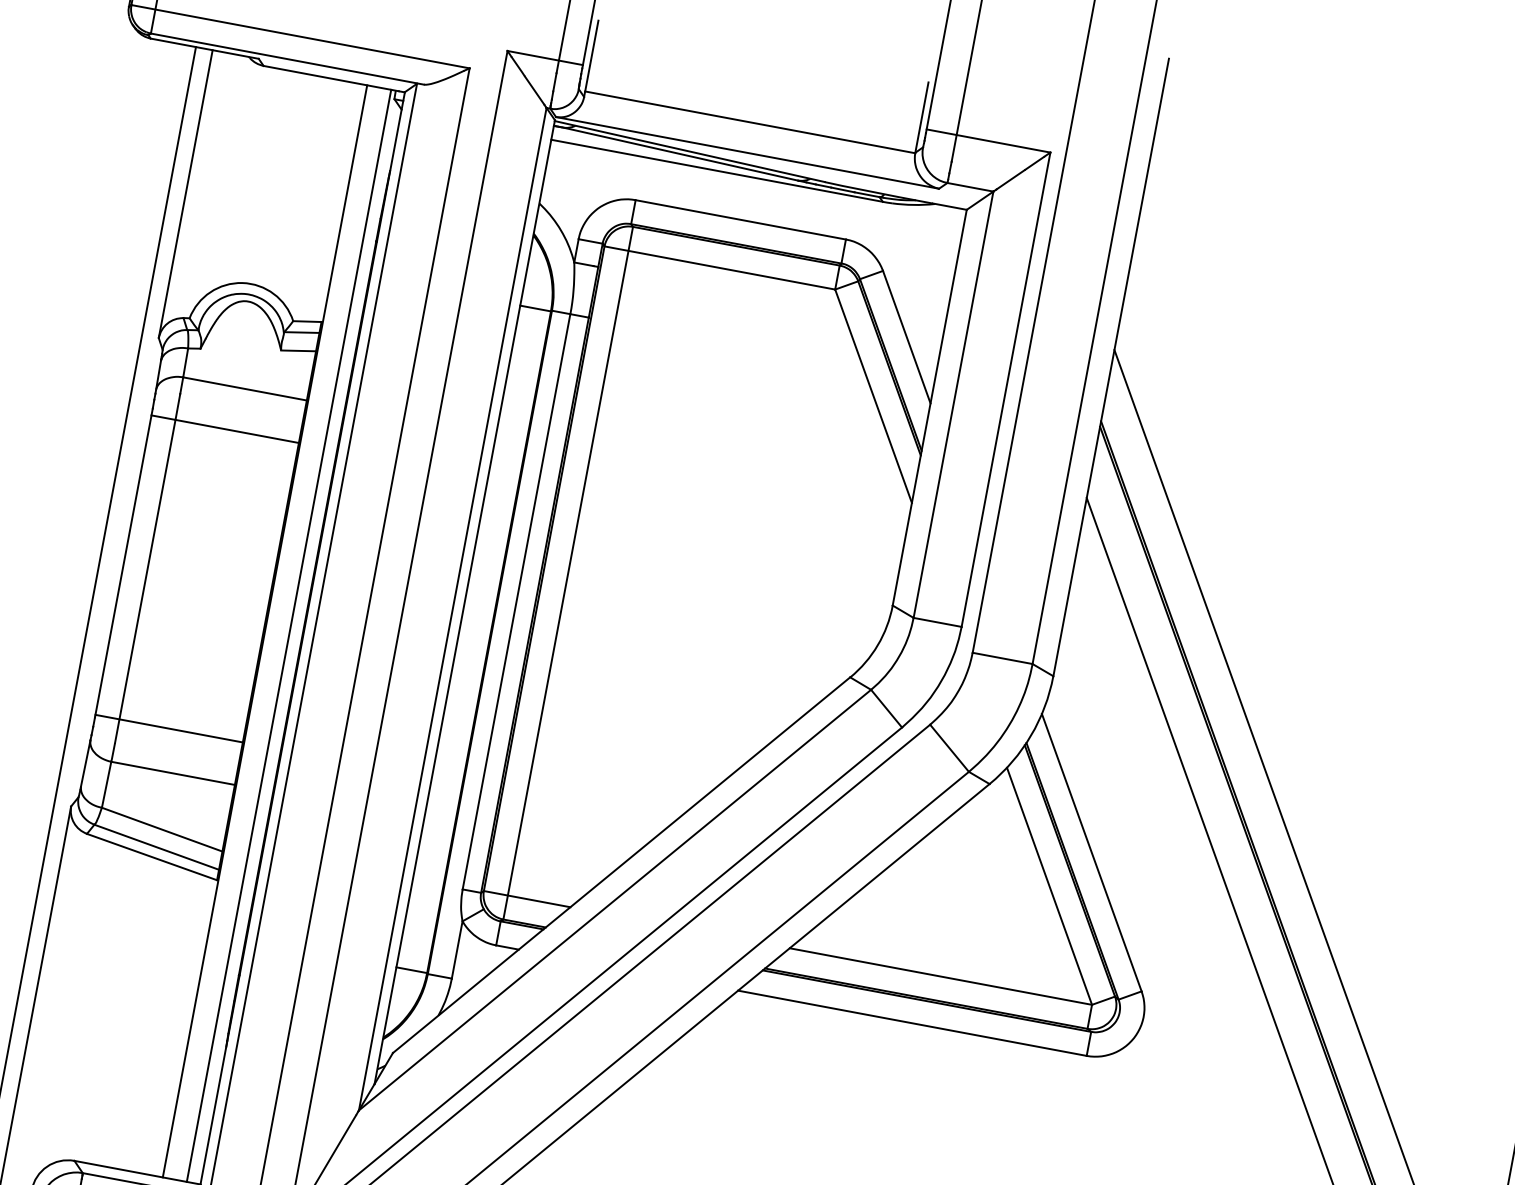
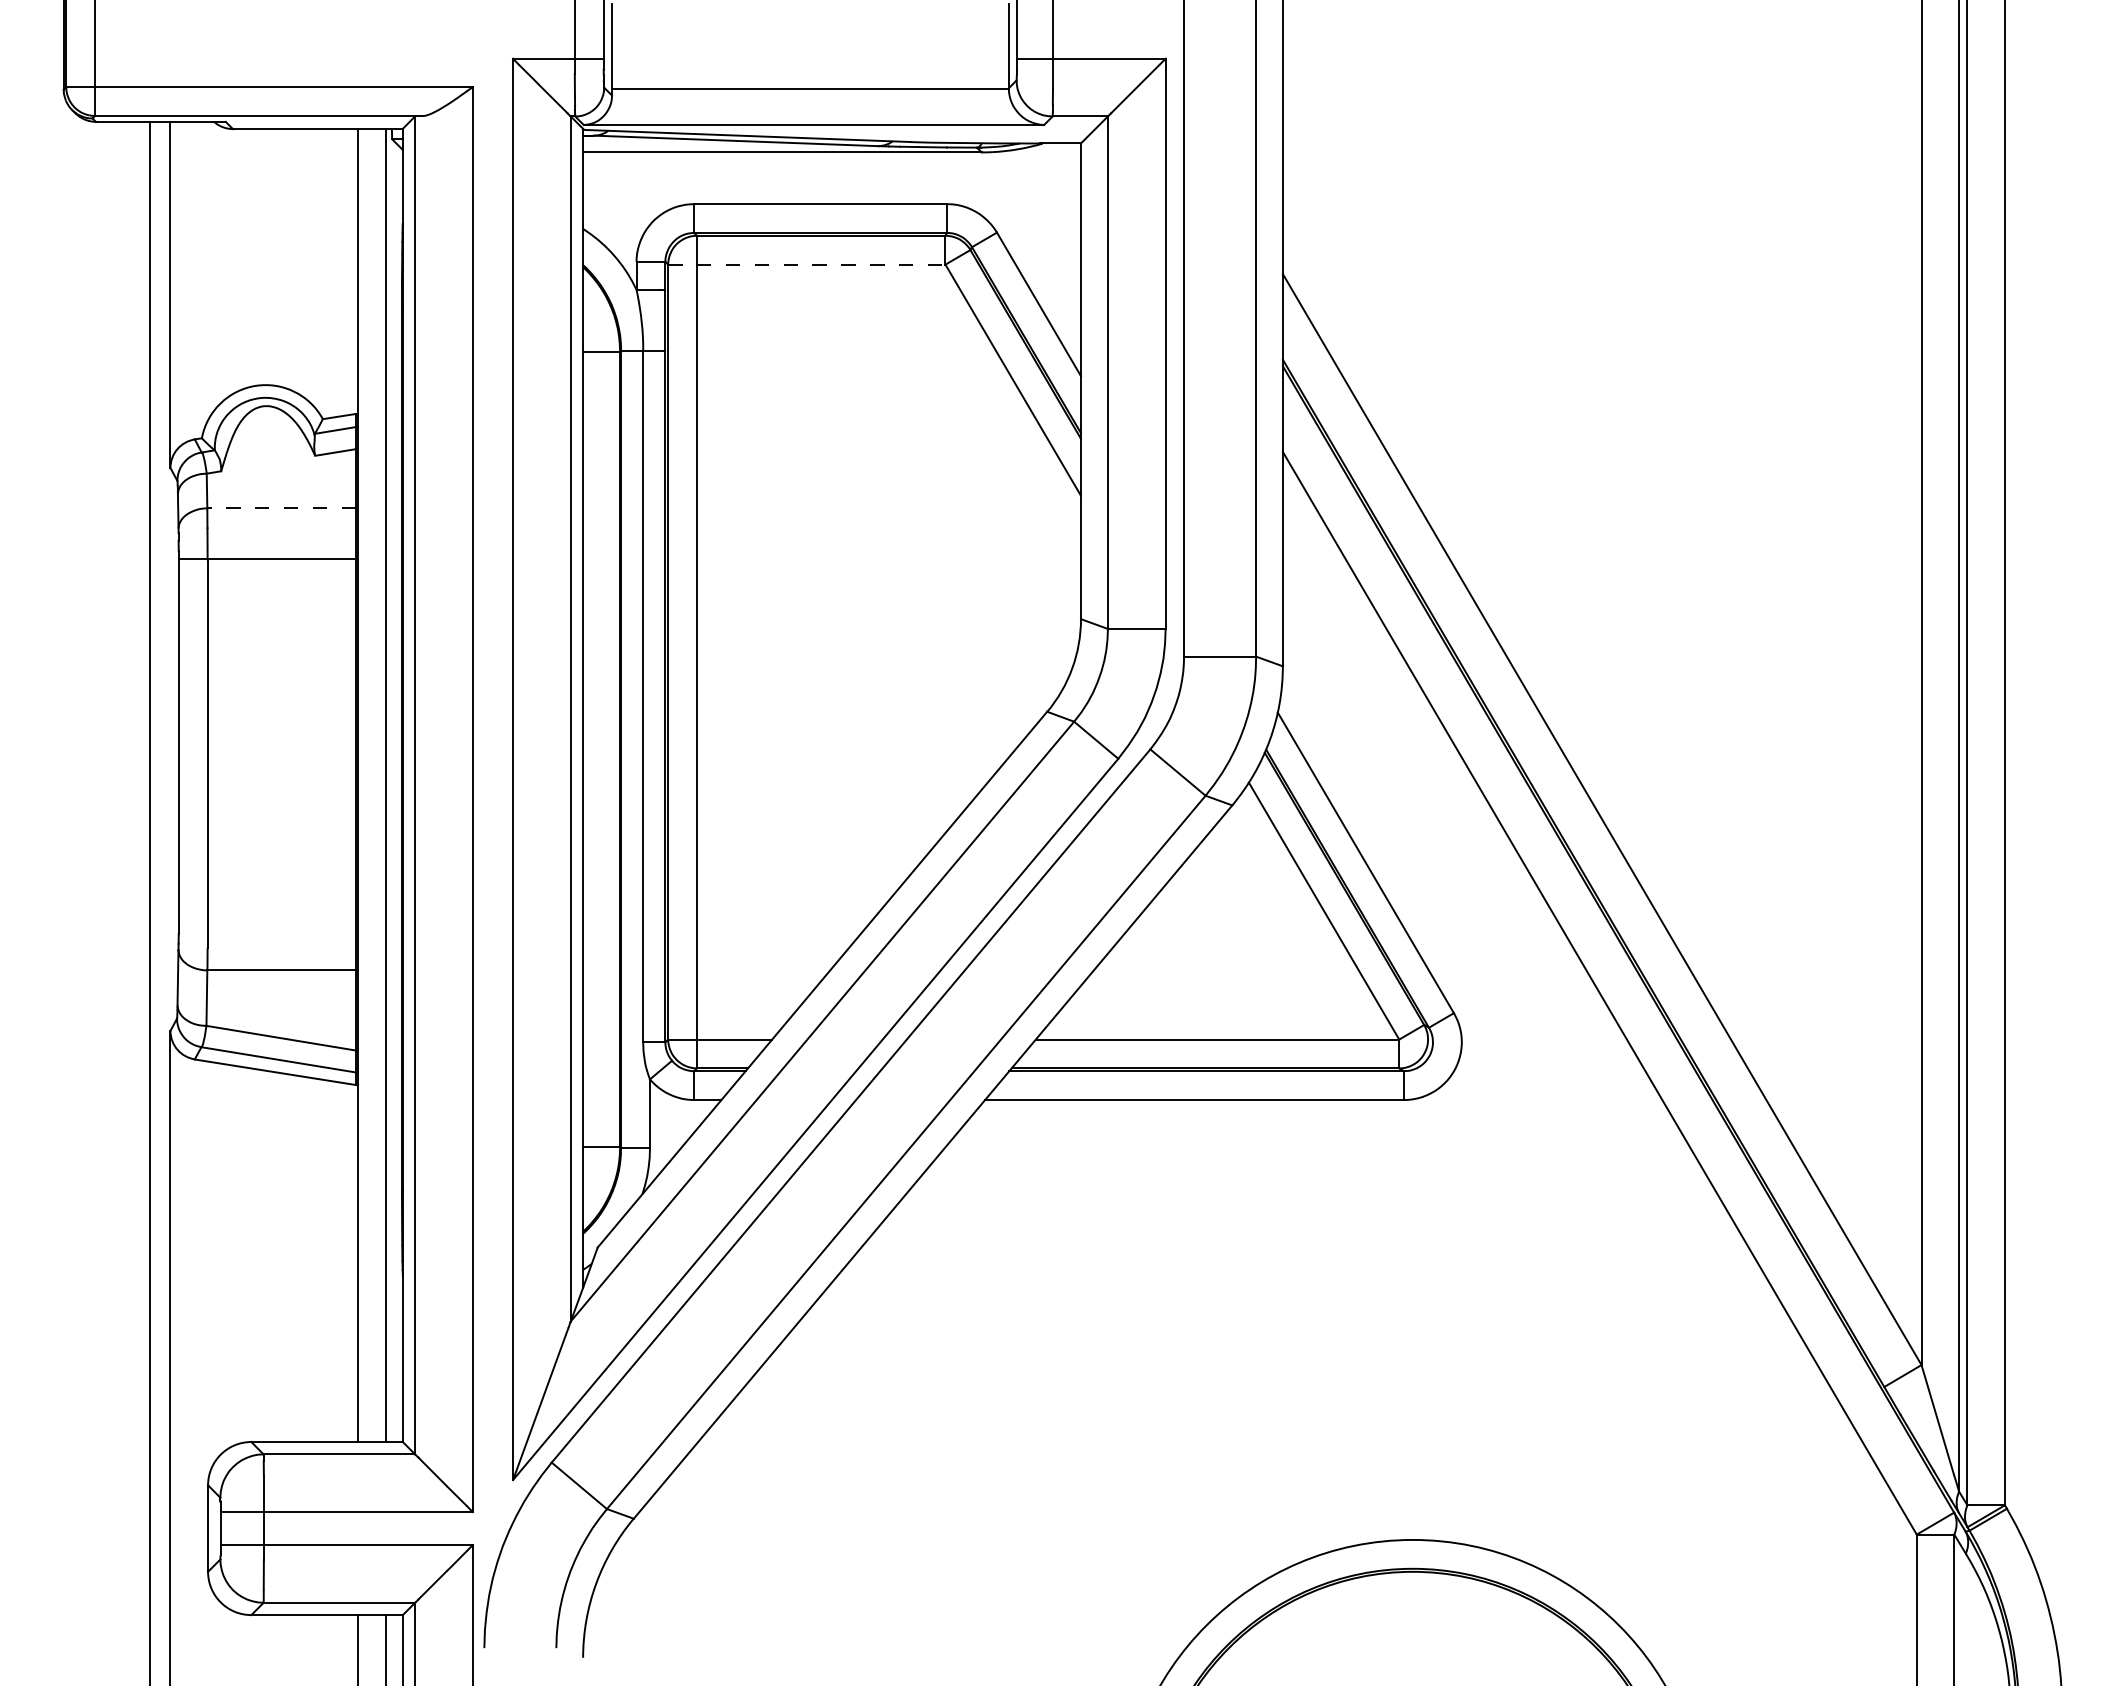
line: (719, 267) -> (806, 264), solid -> dashed
line: (244, 389) -> (281, 508), solid -> dashed
line: (168, 728) -> (266, 919), removed

